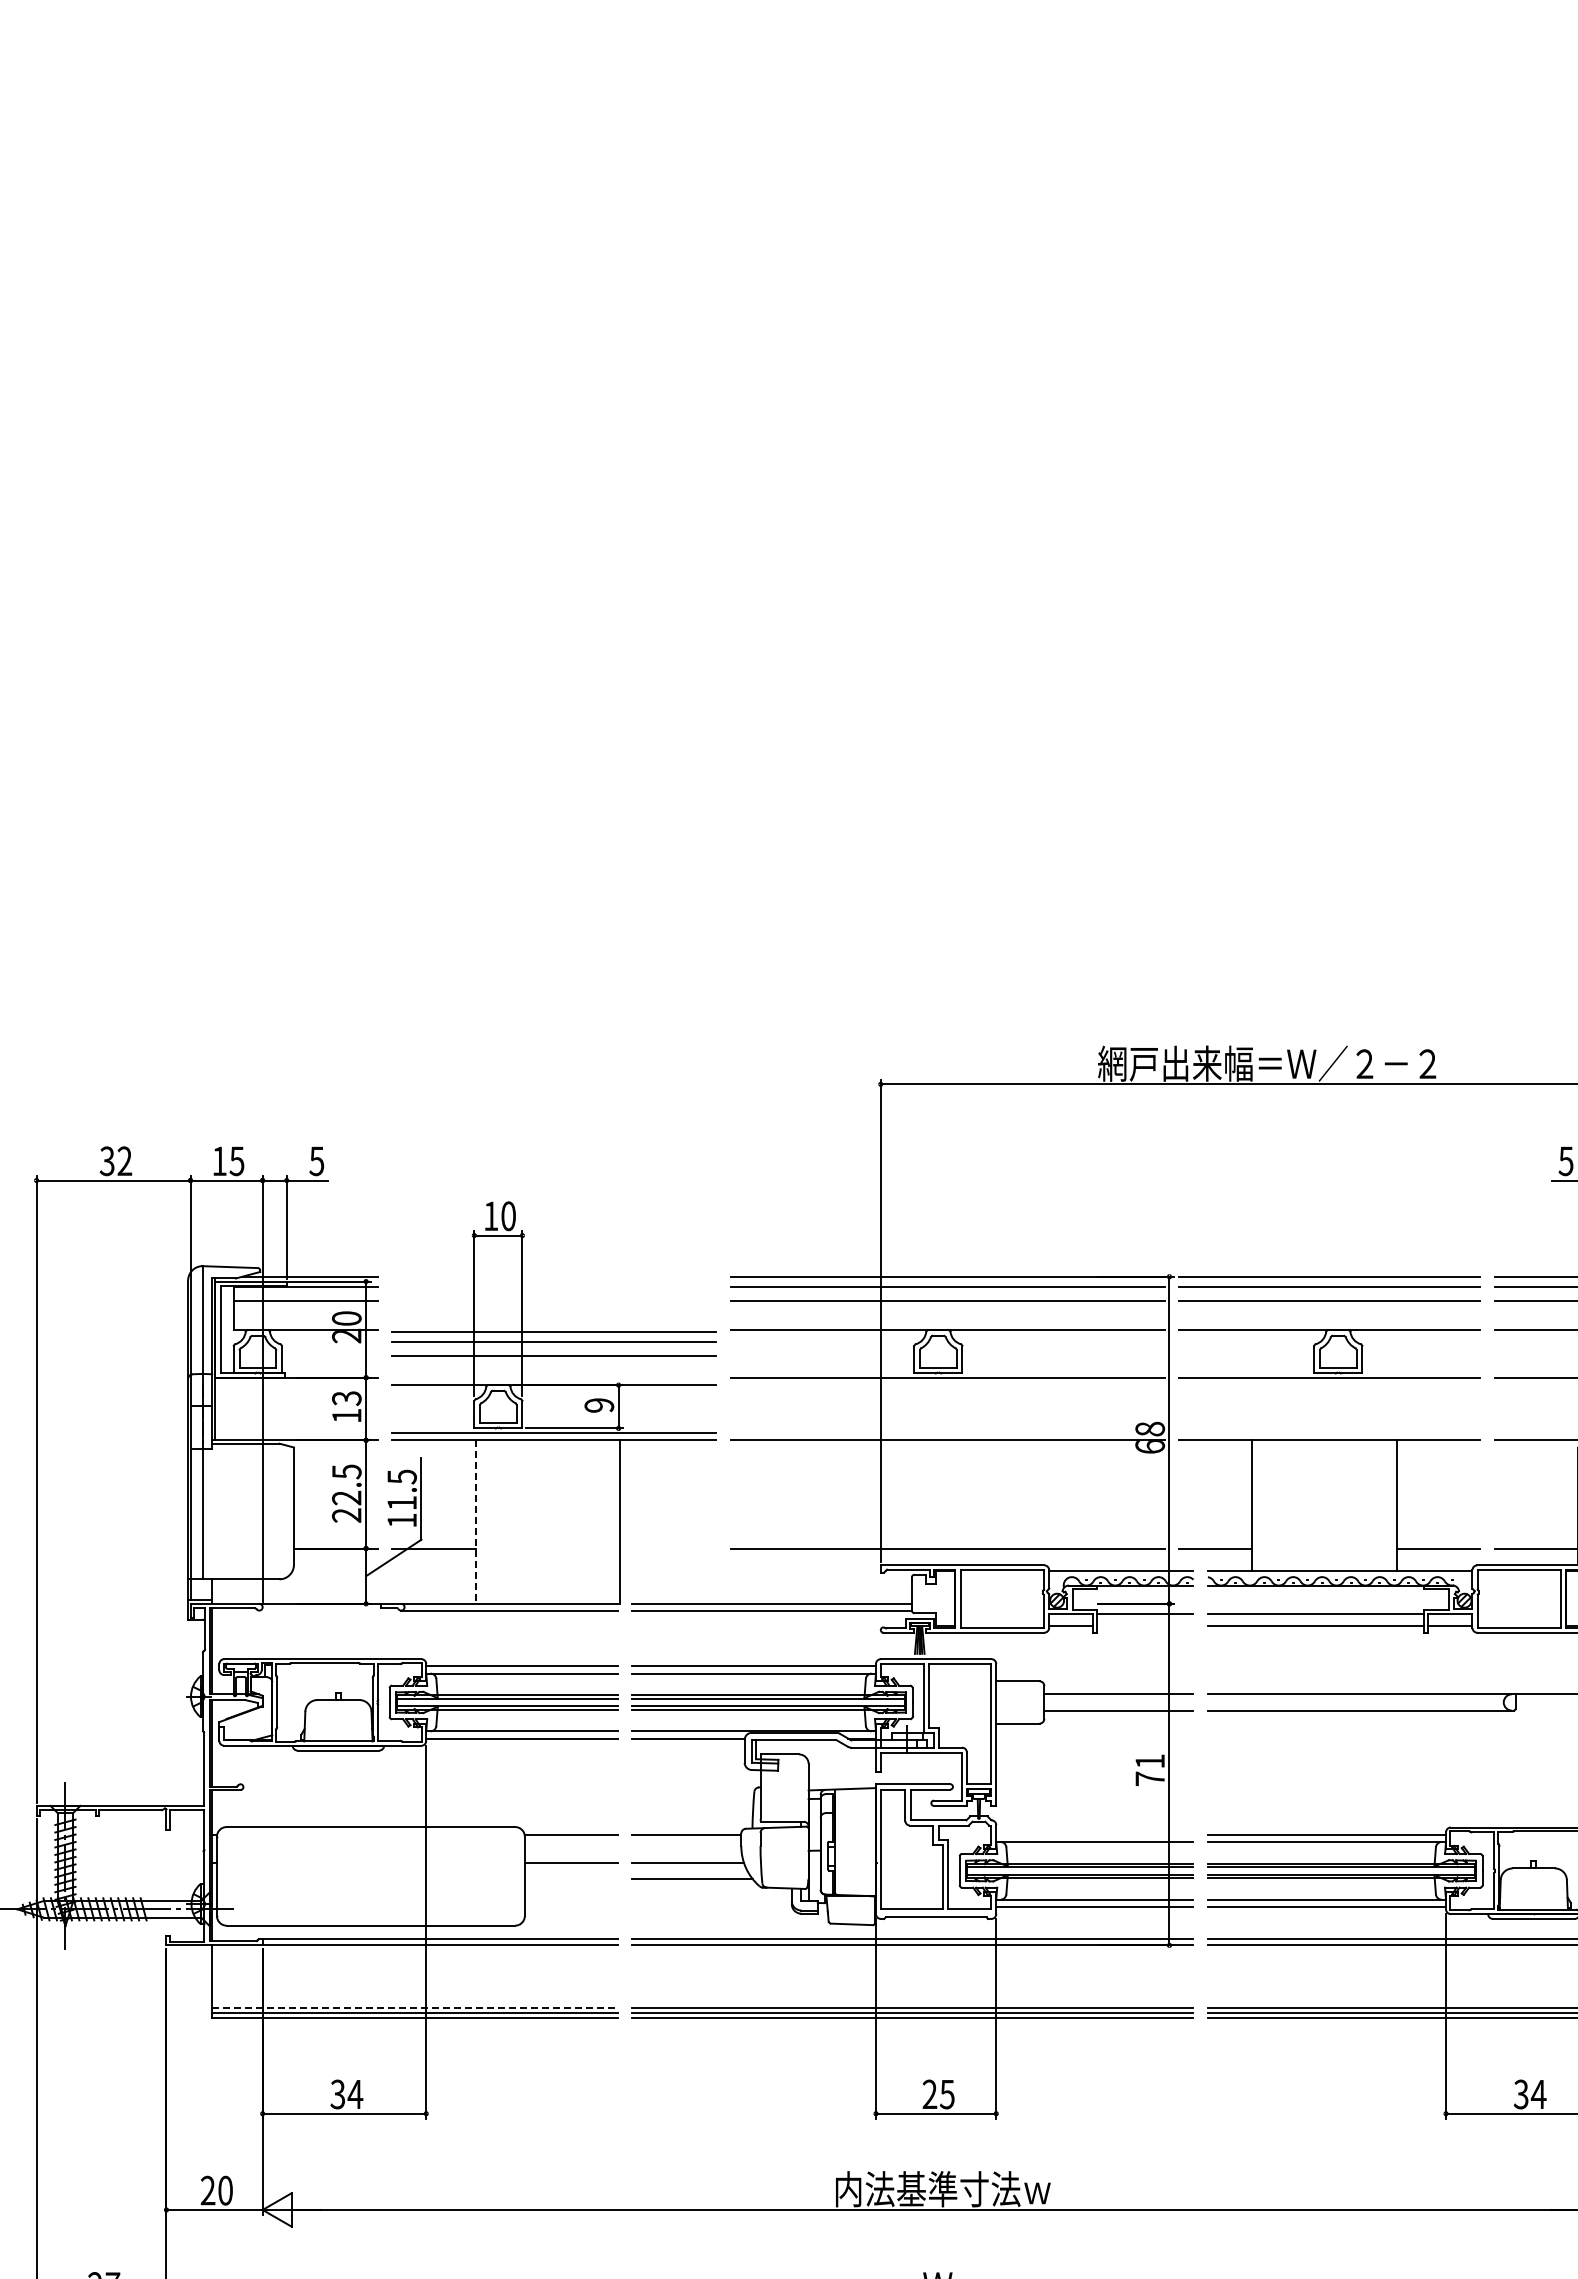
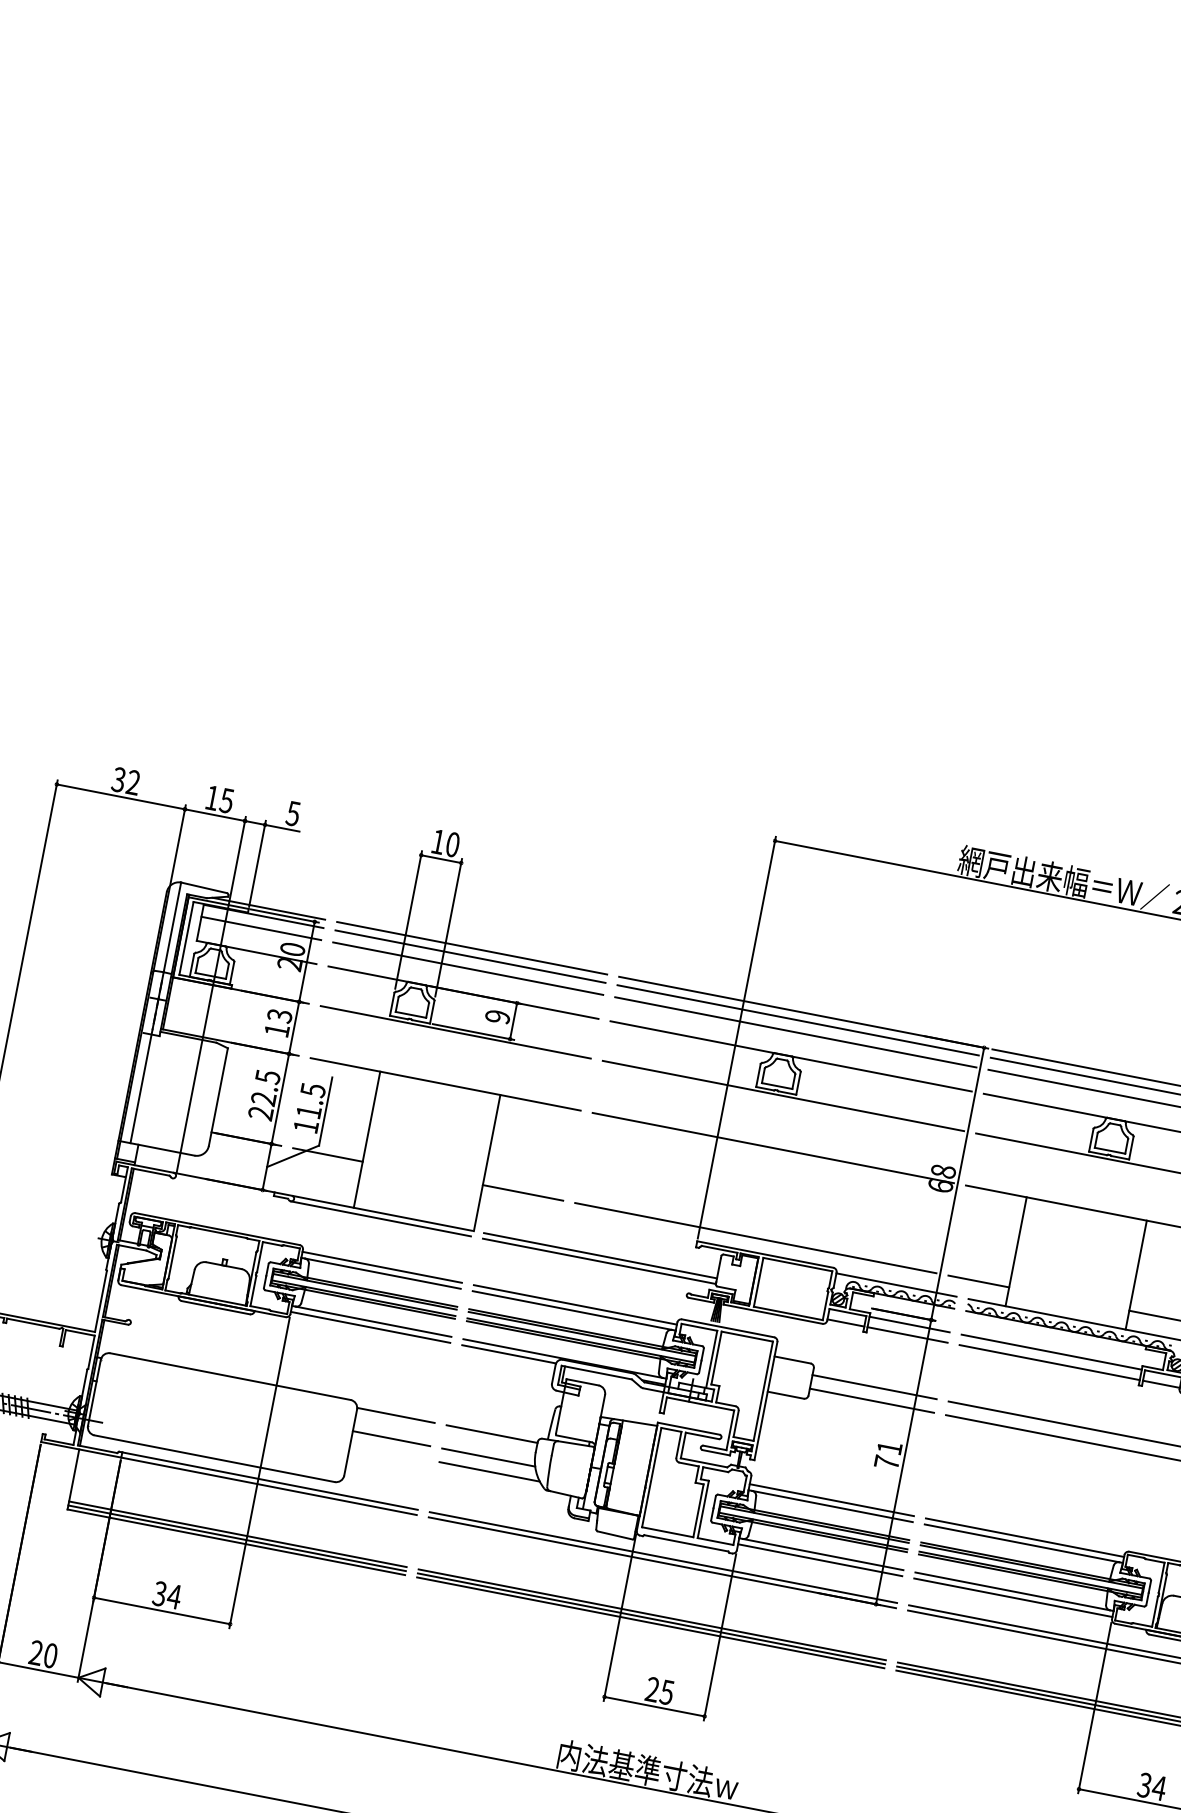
part: (553, 1331) -> (471, 947), moved
line: (475, 1522) -> (366, 1140), dashed -> solid
line: (667, 1548) -> (522, 1192), added
line: (1145, 1626) -> (907, 1335), added
line: (1094, 1834) -> (831, 1499), added
line: (414, 2007) -> (237, 1533), dashed -> solid

